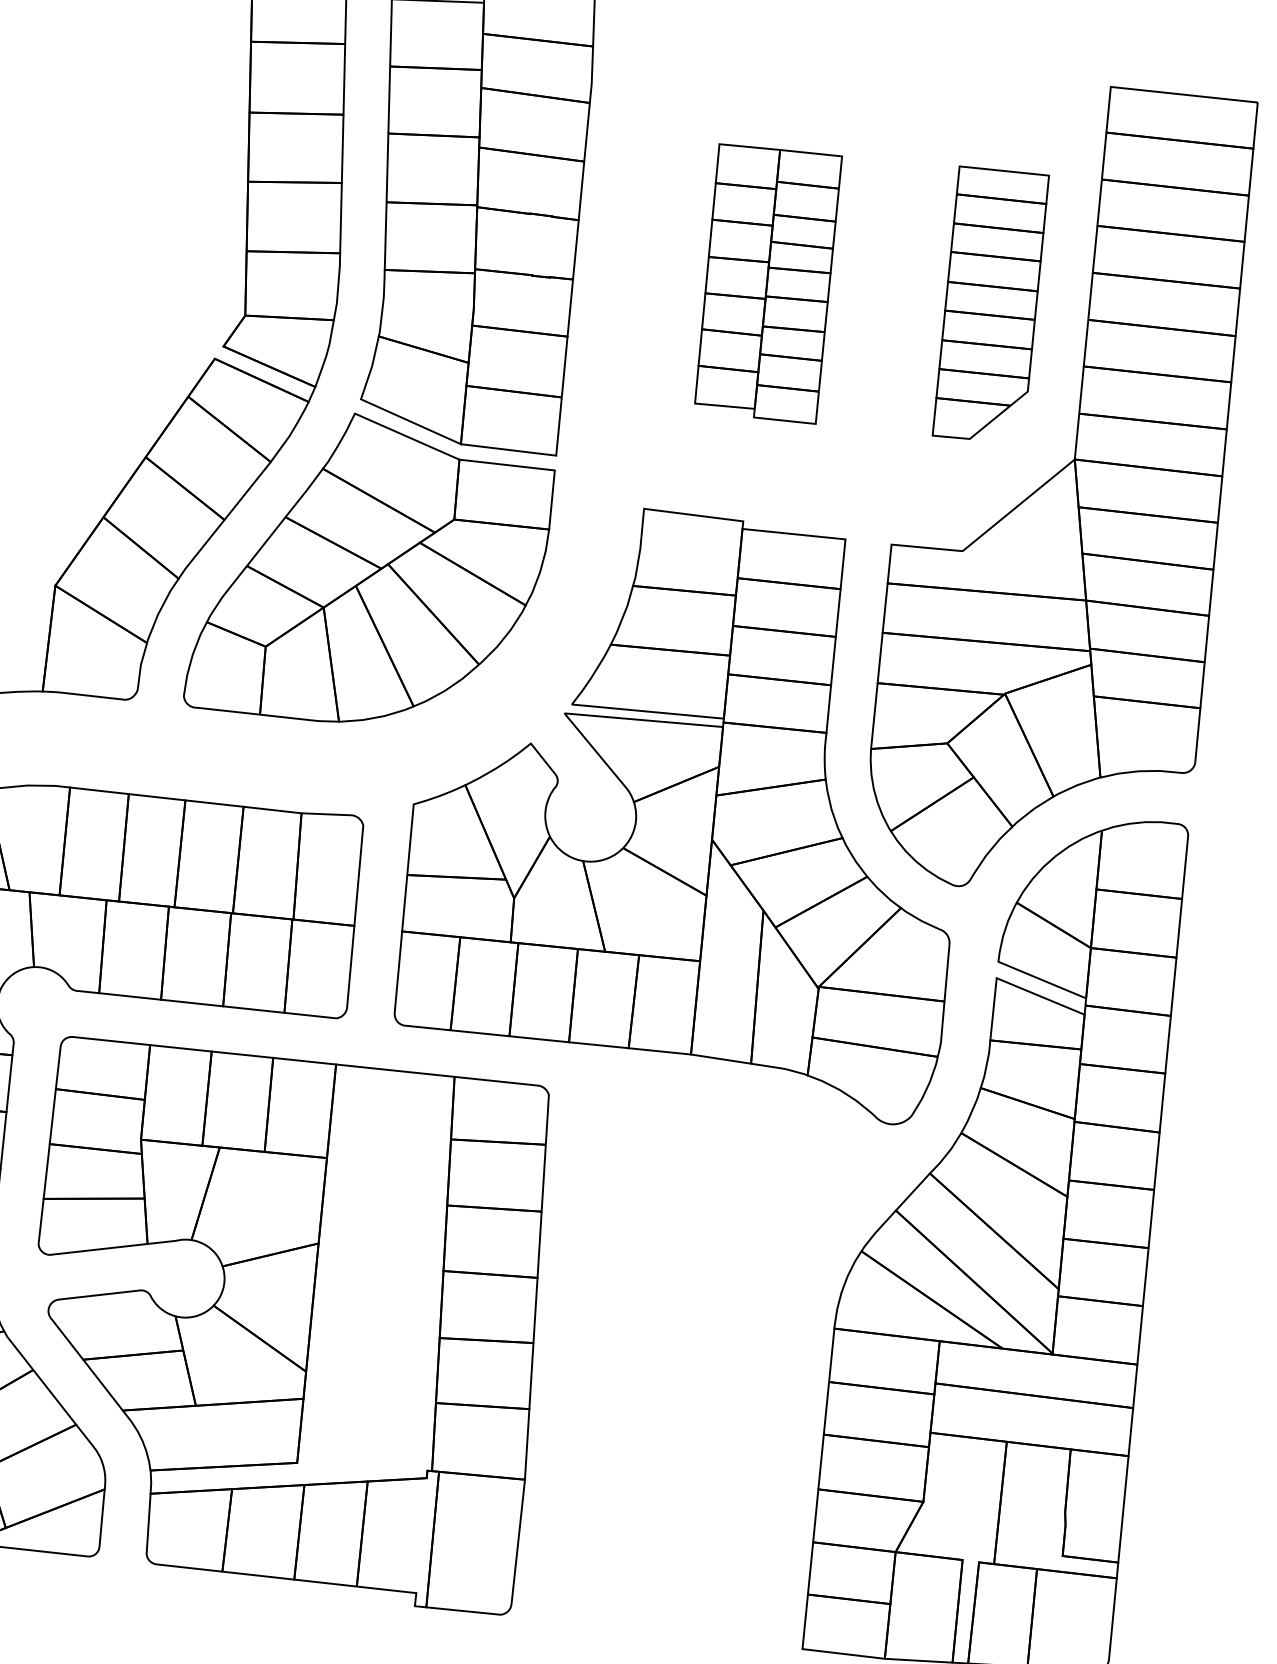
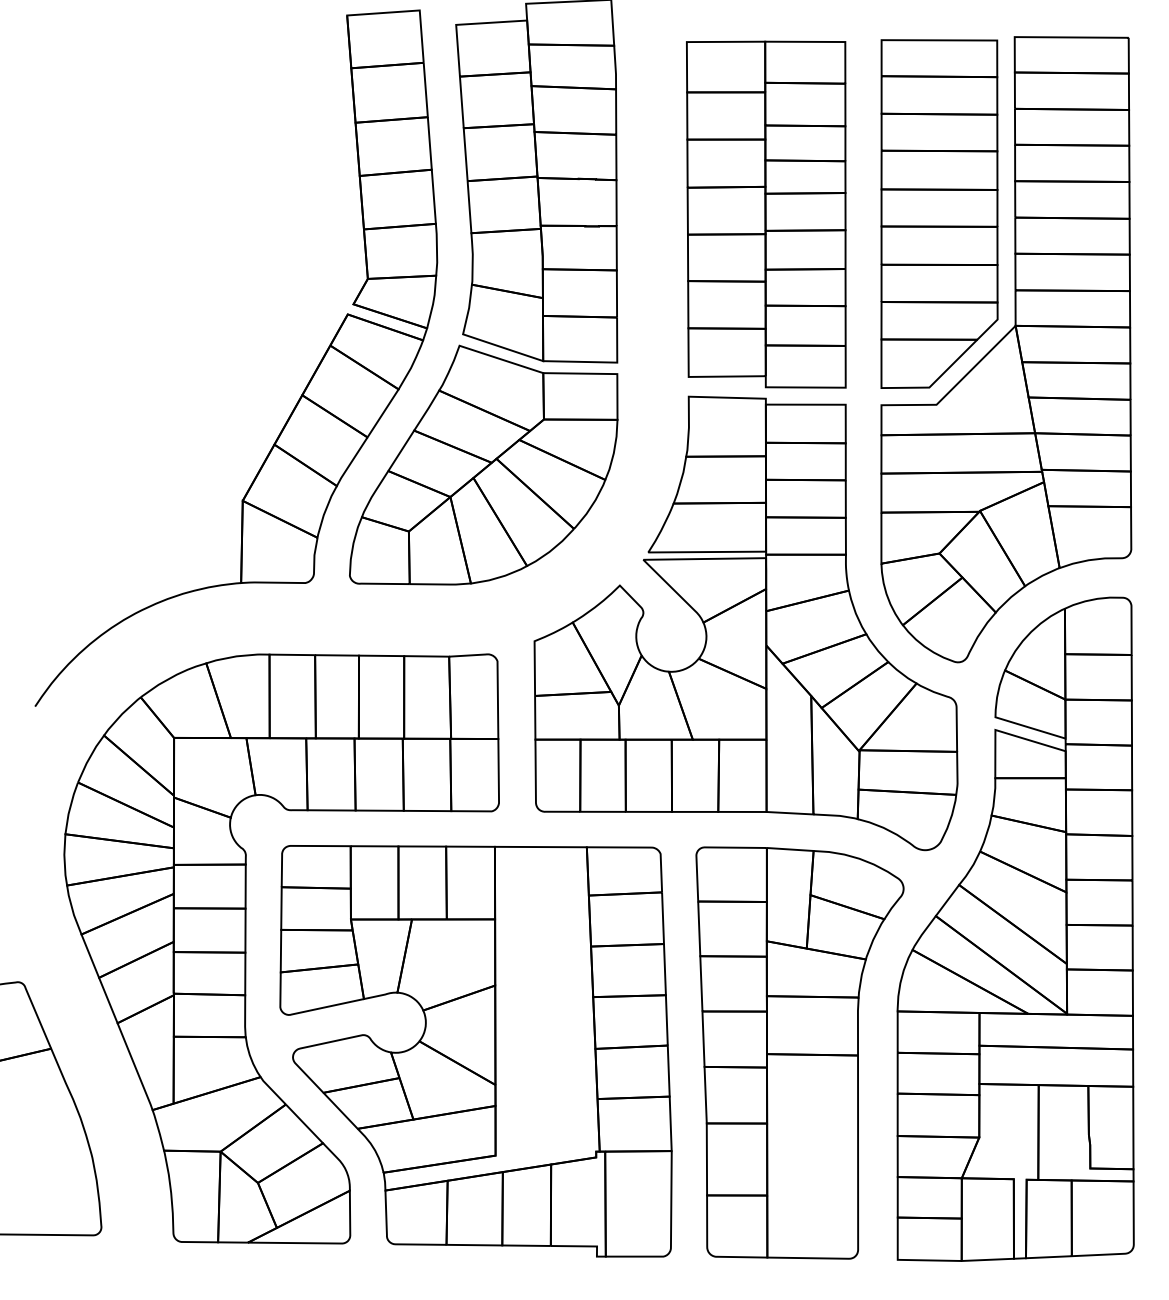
part: (767, 283) -> (766, 214), size x1.67
part: (991, 304) -> (939, 213), size x1.67
part: (702, 1368) -> (799, 1052), added

